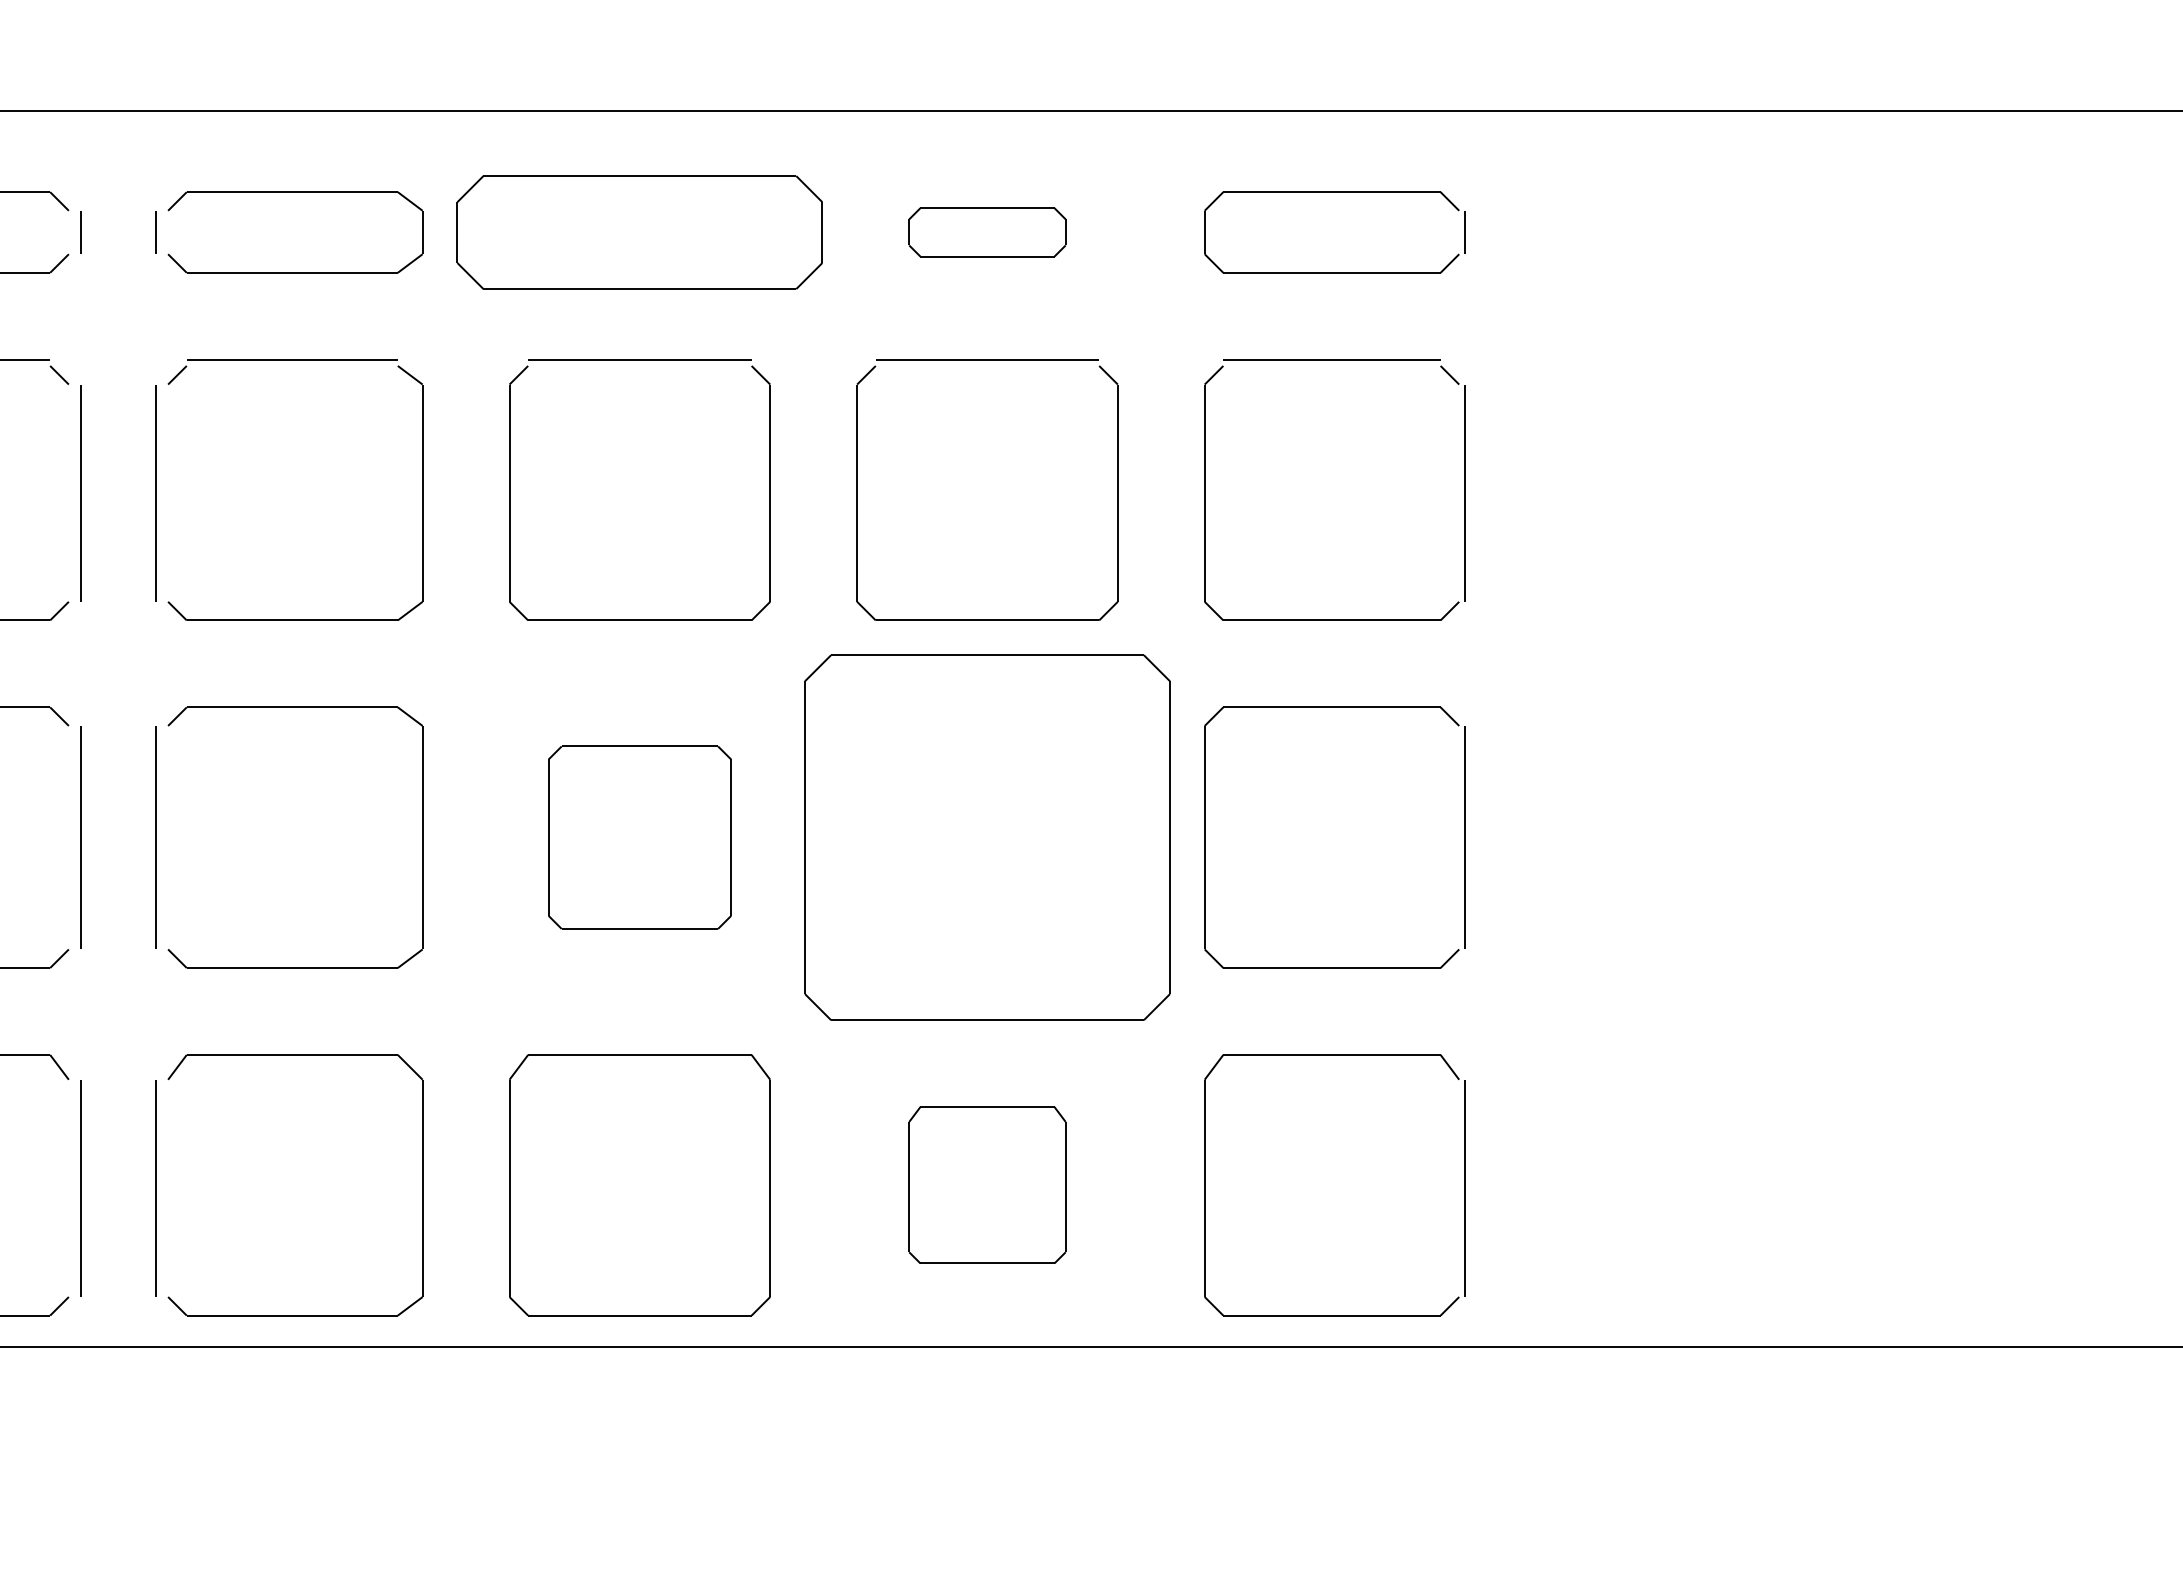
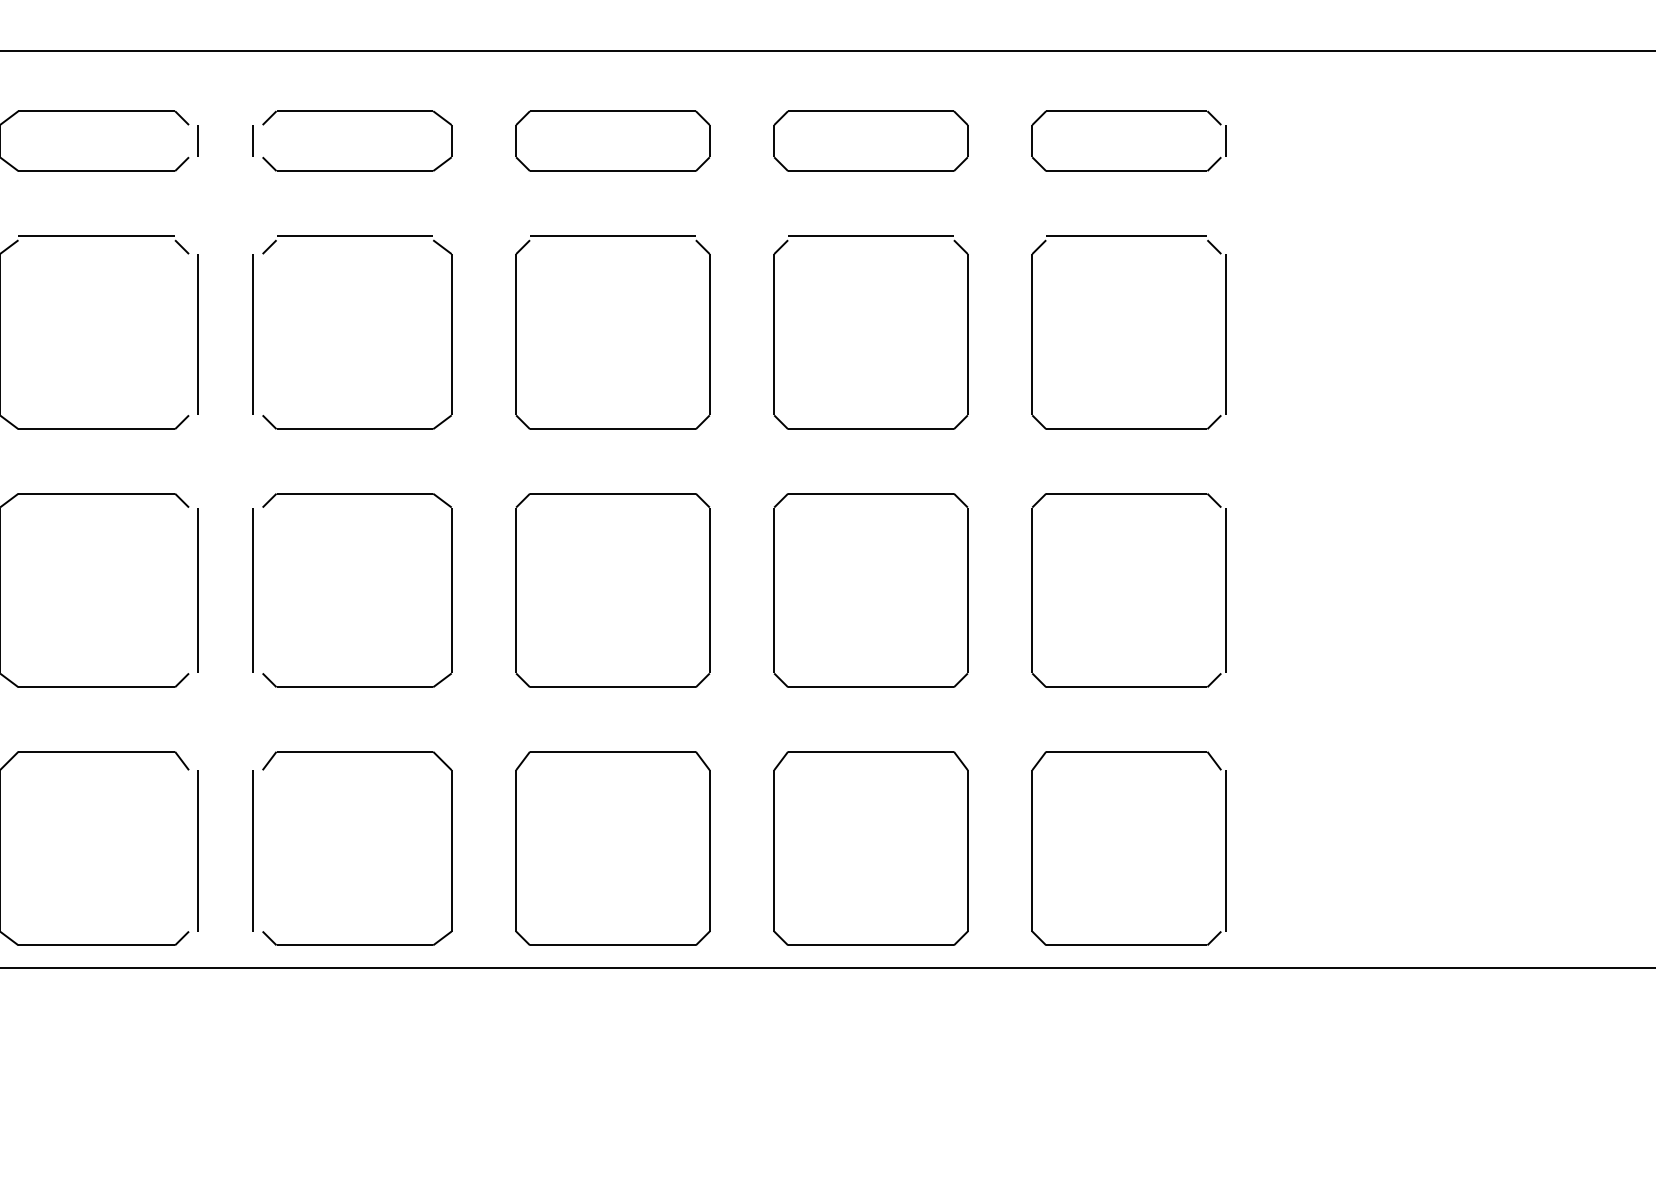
part: (639, 231) -> (612, 140), size x0.71
part: (986, 231) -> (870, 140), size x1.67
part: (639, 837) -> (612, 590), size x1.43
part: (986, 837) -> (870, 590), size x0.71
part: (986, 1185) -> (870, 848), size x1.67

